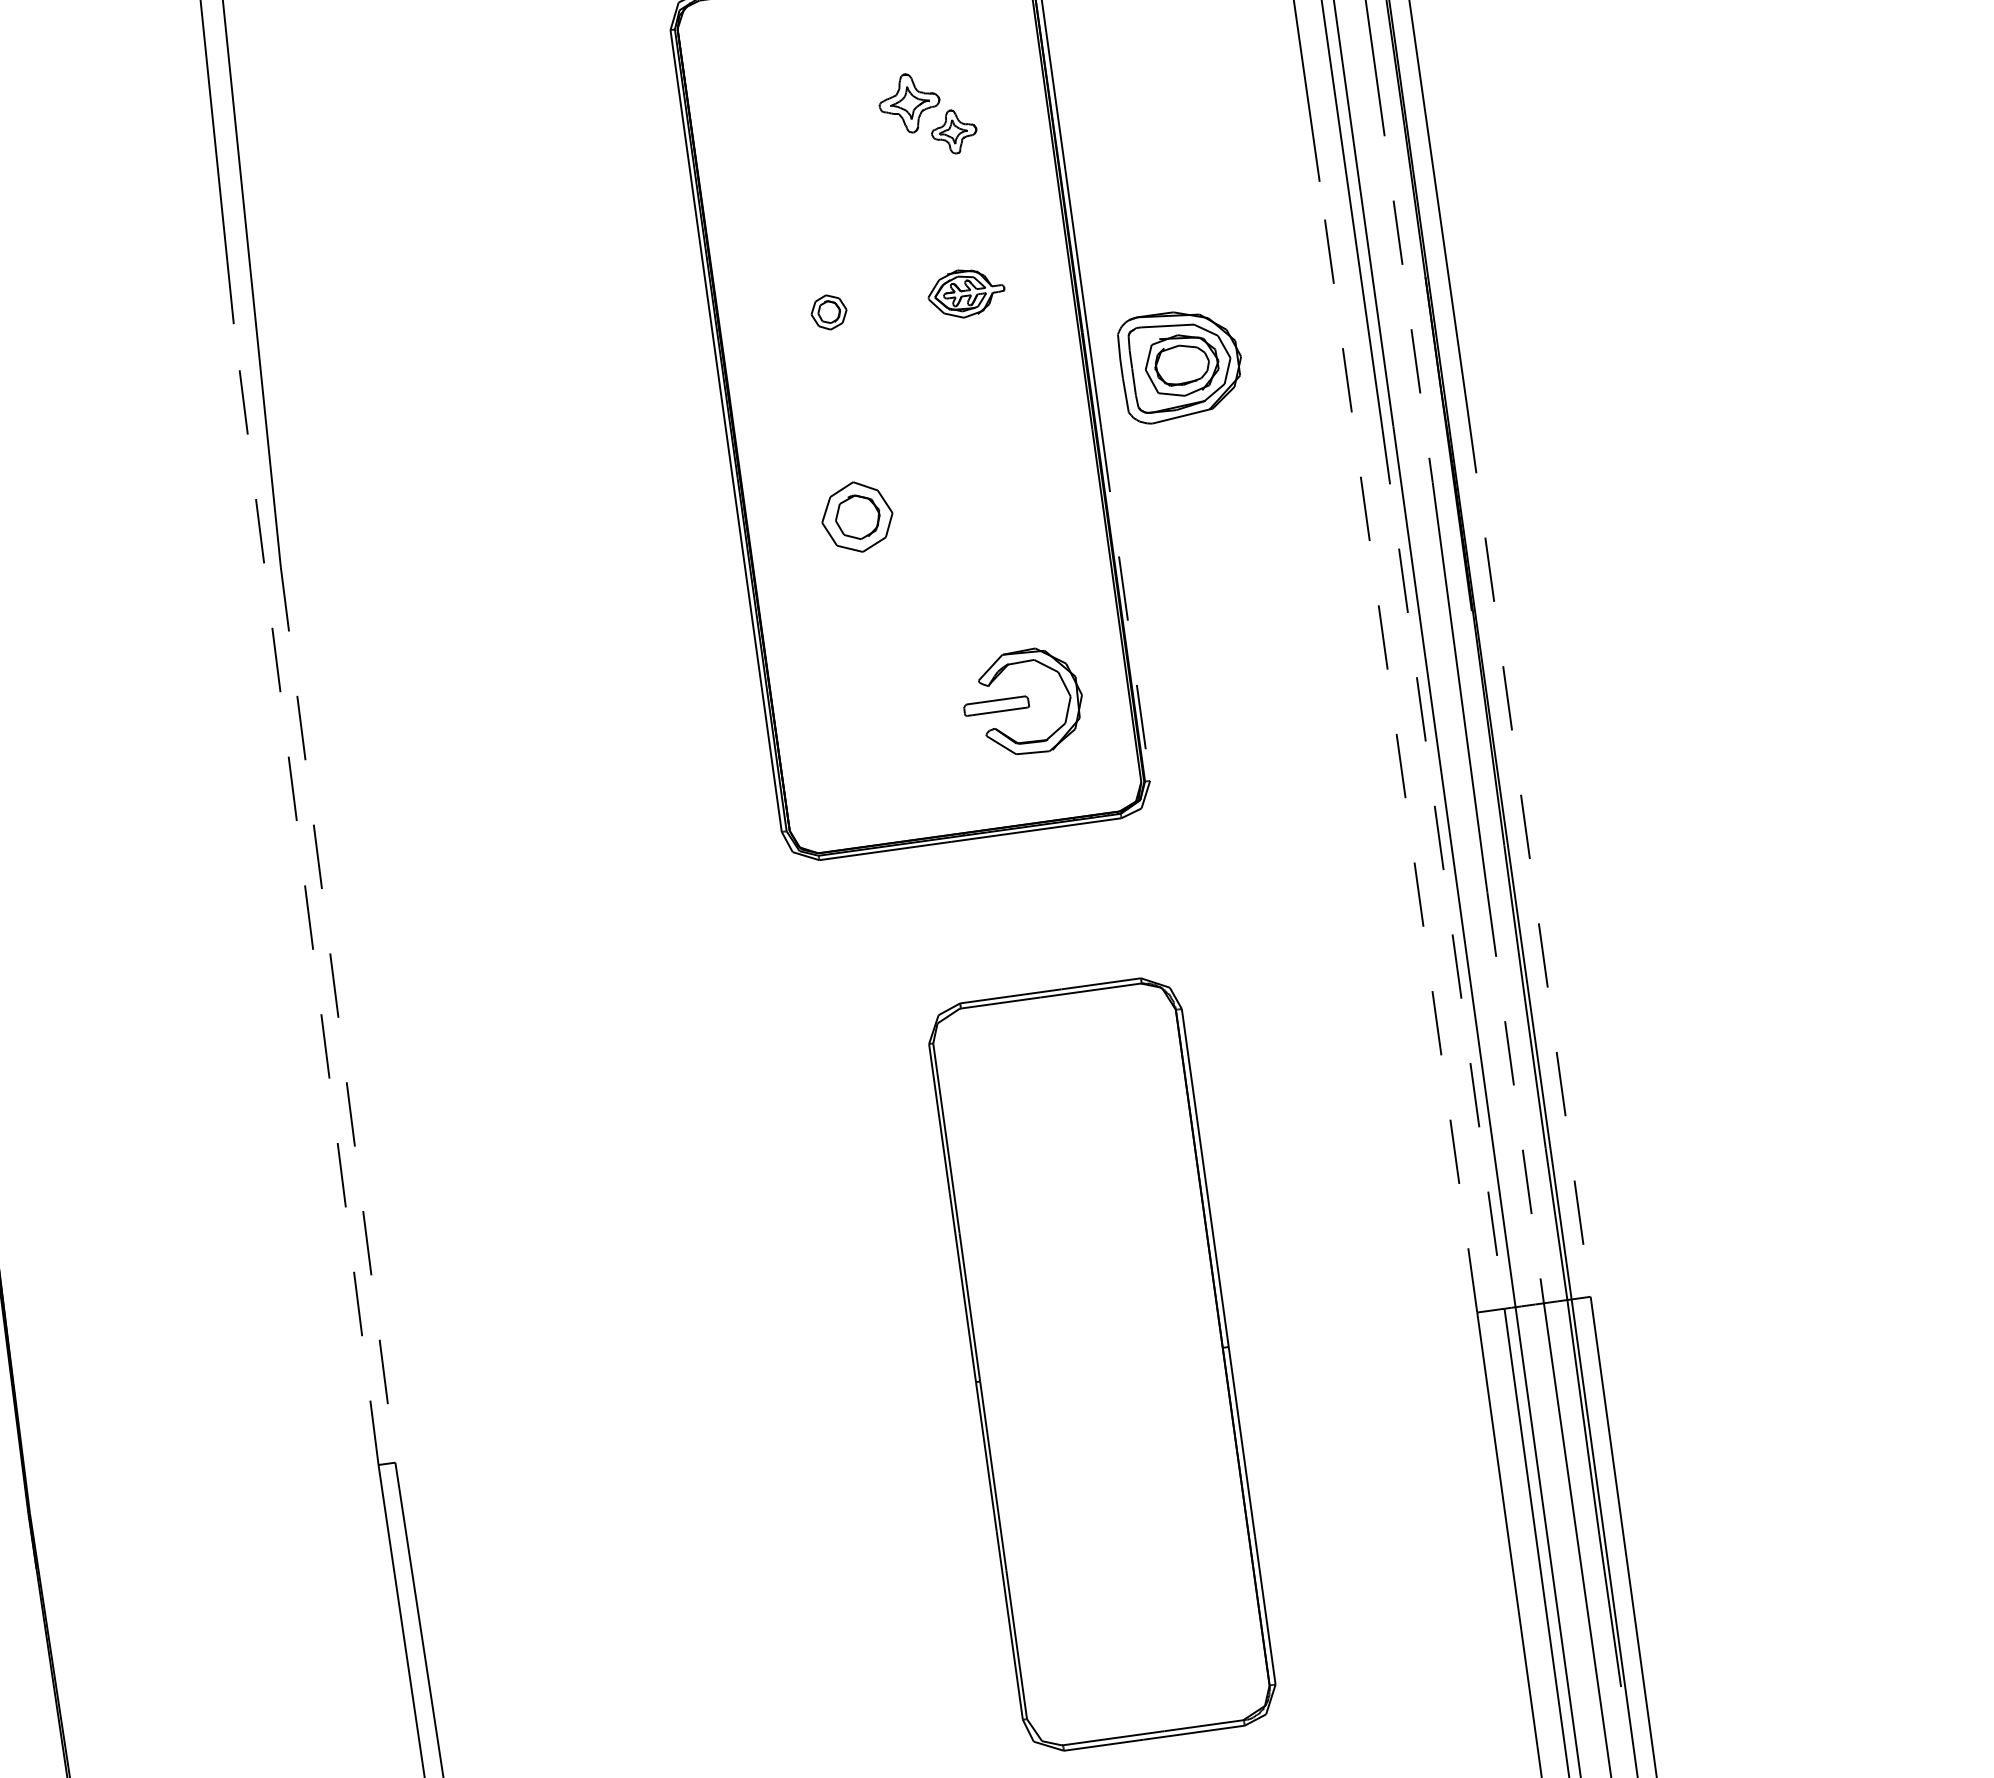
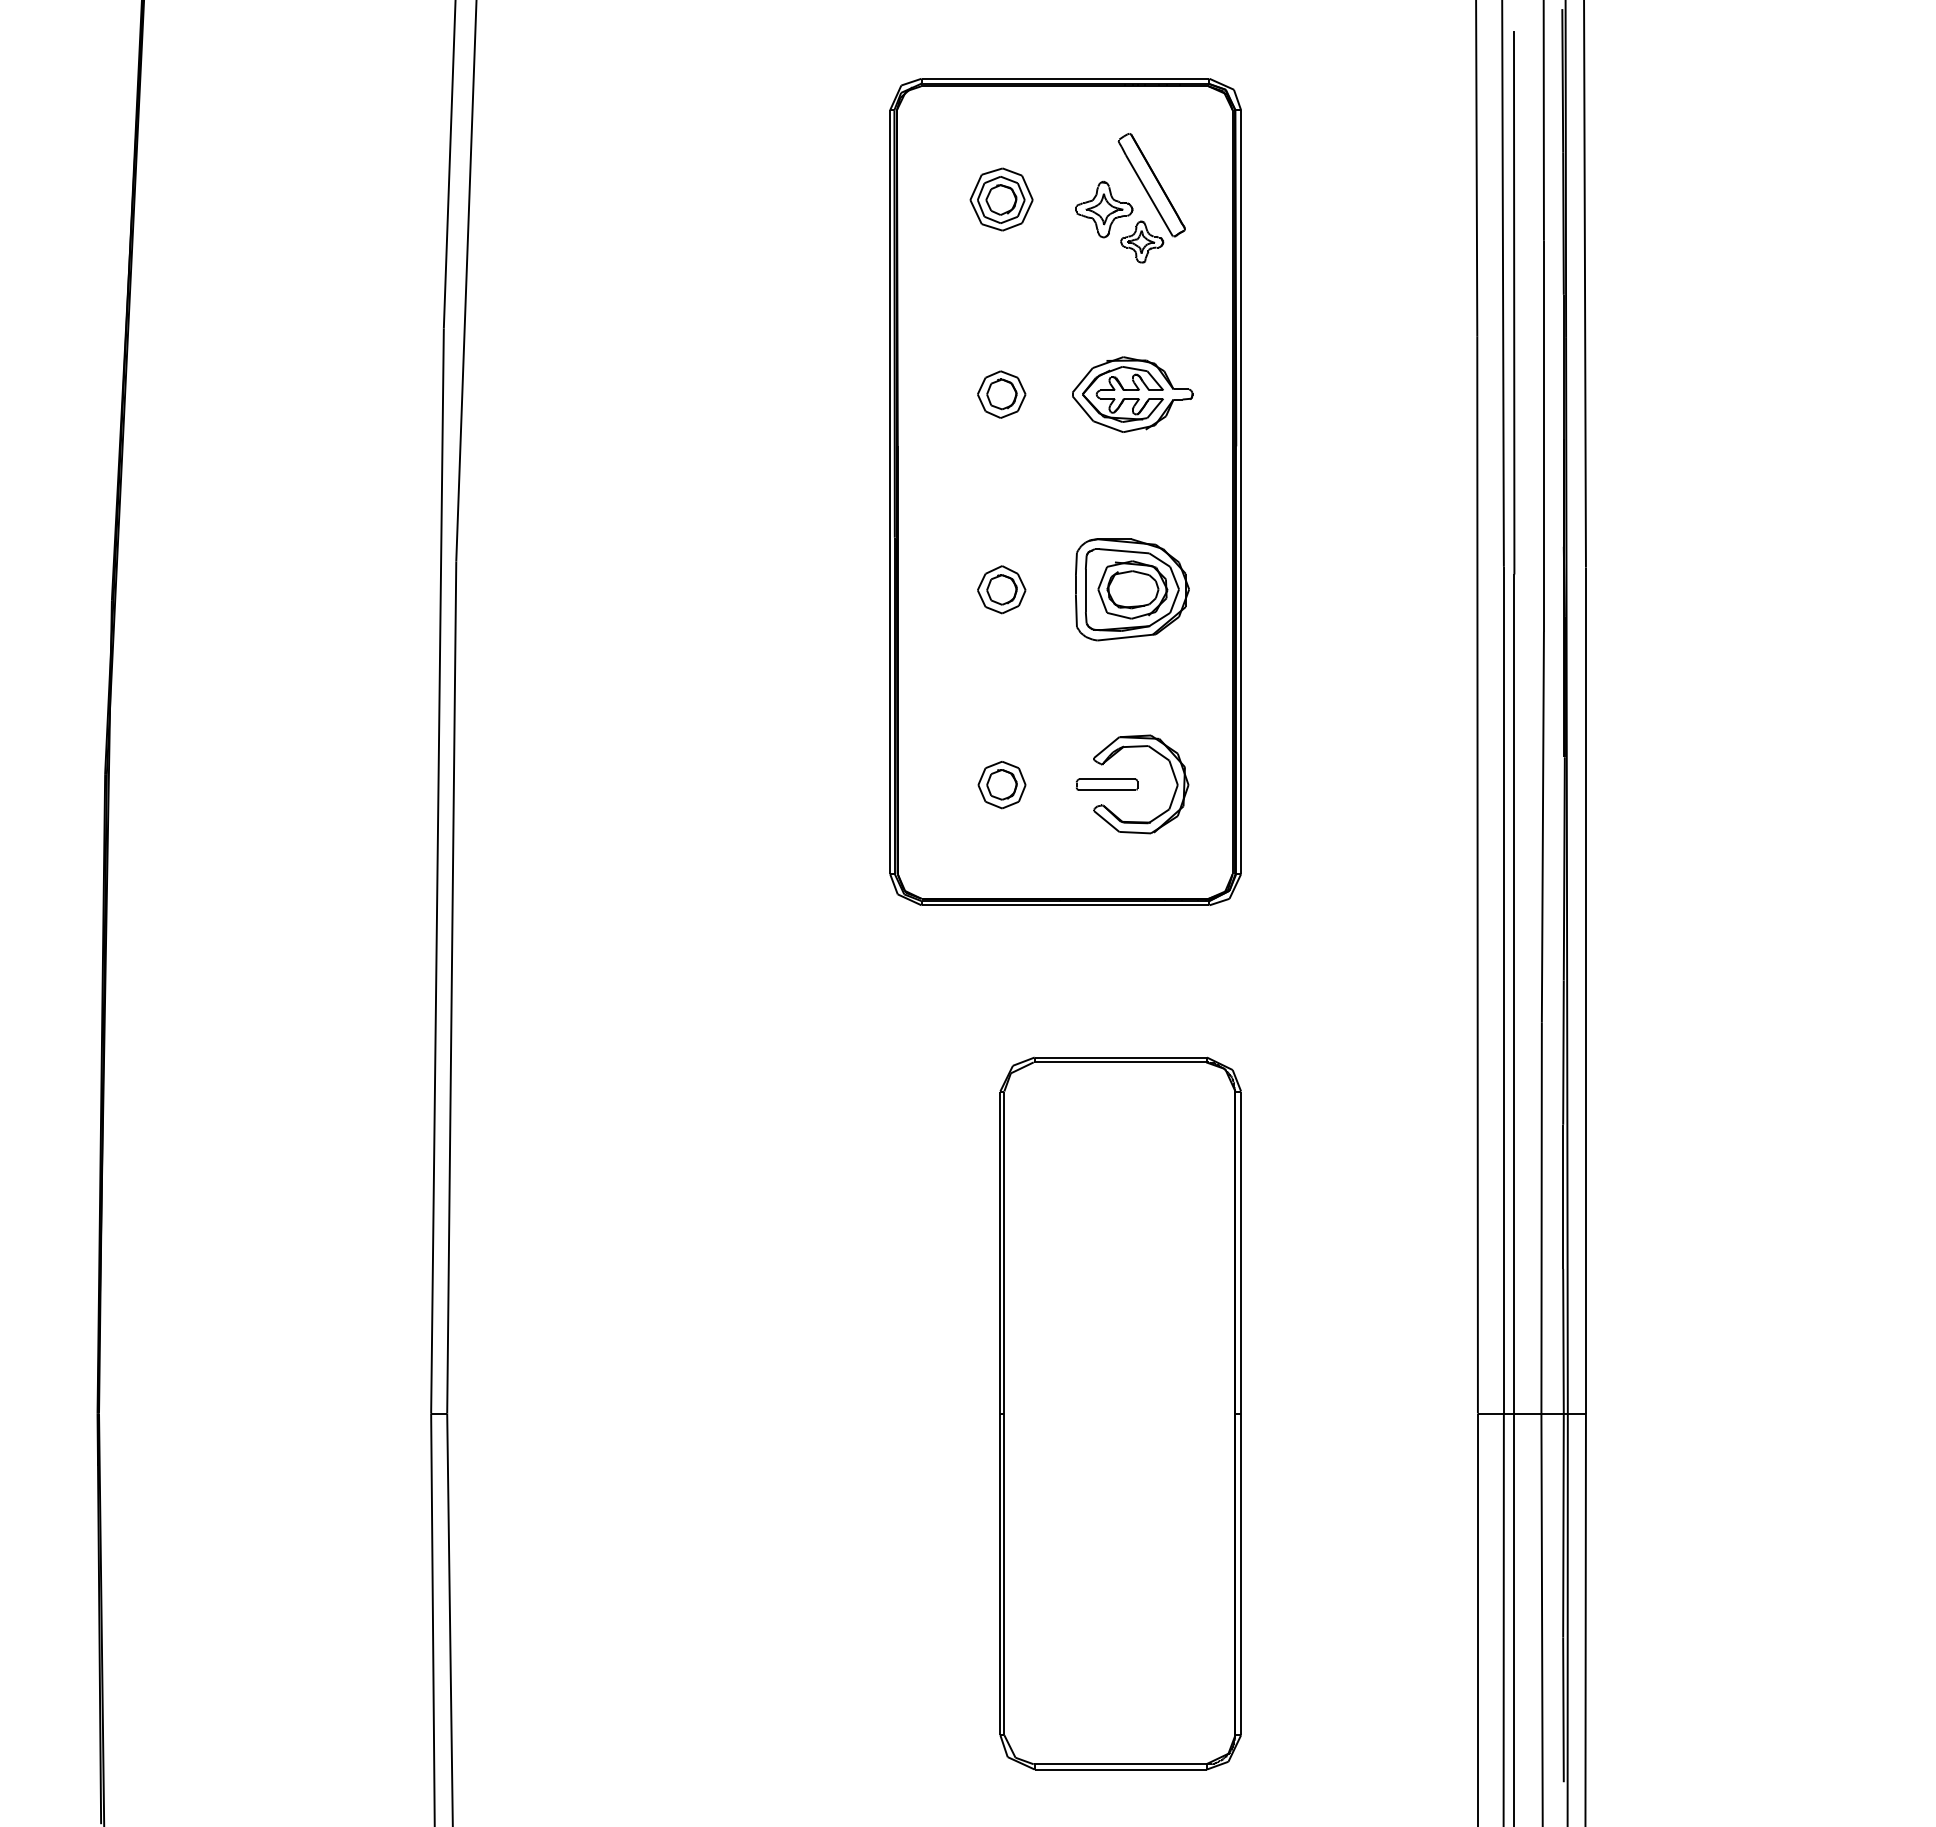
part: (955, 71) -> (1151, 185), added
part: (800, 107) -> (1001, 199), added
line: (1403, 277) -> (1543, 436), dashed -> solid
part: (966, 293) -> (1132, 394), size x1.67
part: (828, 312) -> (1001, 394), size x1.43
part: (1181, 364) -> (1132, 589), moved
part: (857, 516) -> (1001, 589), size x0.71
line: (1126, 604) -> (1241, 706), dashed -> solid
part: (885, 722) -> (1001, 785), added
line: (1398, 746) -> (1477, 874), dashed -> solid
line: (1528, 852) -> (1585, 990), dashed -> solid
line: (1442, 864) -> (1503, 990), dashed -> solid
line: (306, 894) -> (437, 870), dashed -> solid
line: (337, 1014) -> (451, 987), dashed -> solid
line: (1515, 1097) -> (1541, 1217), dashed -> solid

